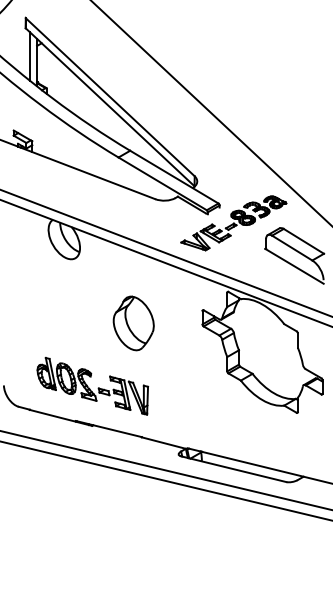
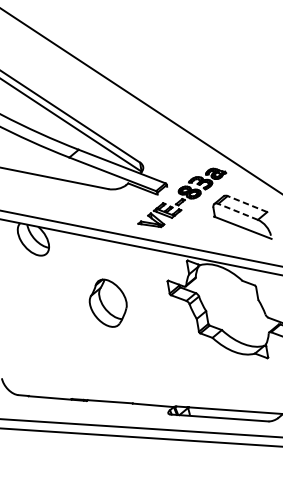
line: (303, 241) -> (247, 204), solid -> dashed
line: (292, 248) -> (238, 212), solid -> dashed
part: (92, 385) -> (80, 364), removed

